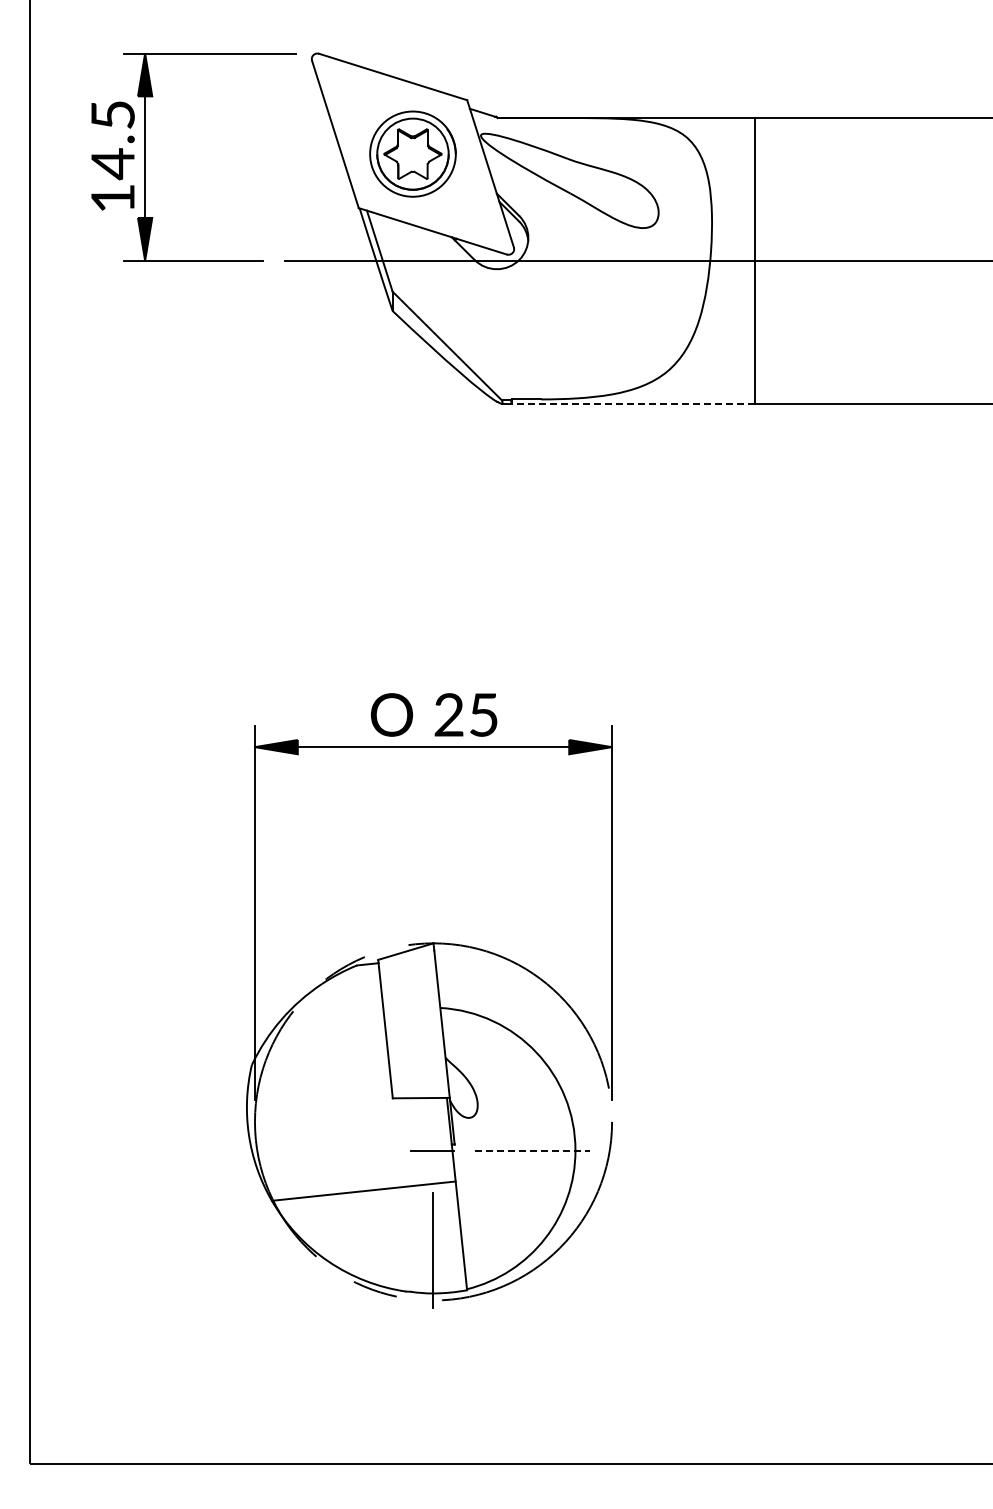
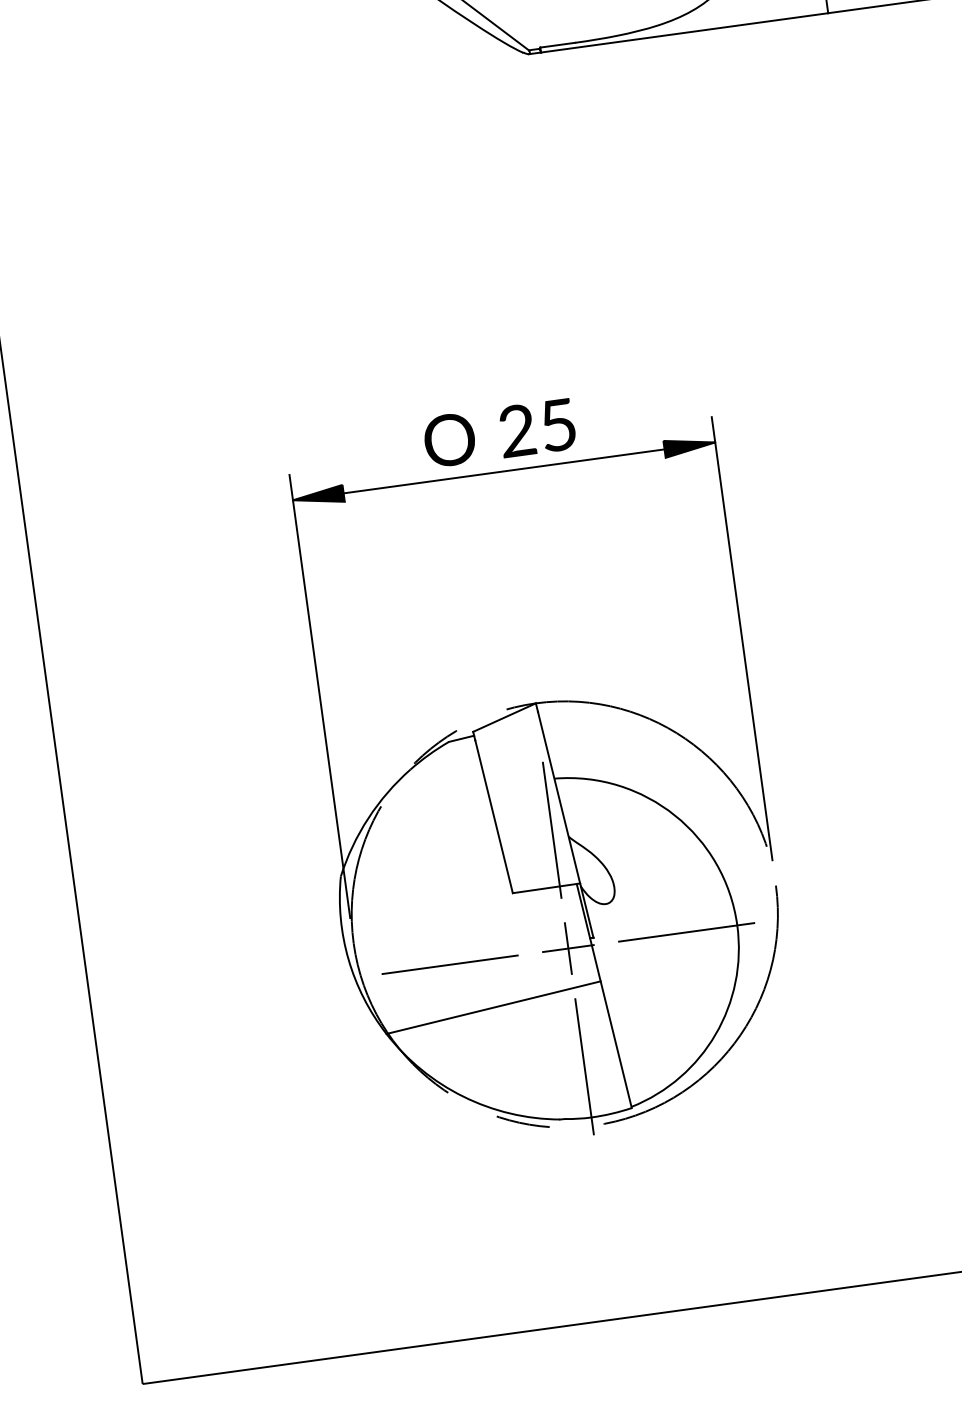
line: (632, 403) -> (683, 32), dashed -> solid
line: (432, 1050) -> (552, 830), added
line: (332, 1150) -> (449, 964), added
line: (432, 1150) -> (568, 948), added
line: (533, 1150) -> (687, 932), dashed -> solid

